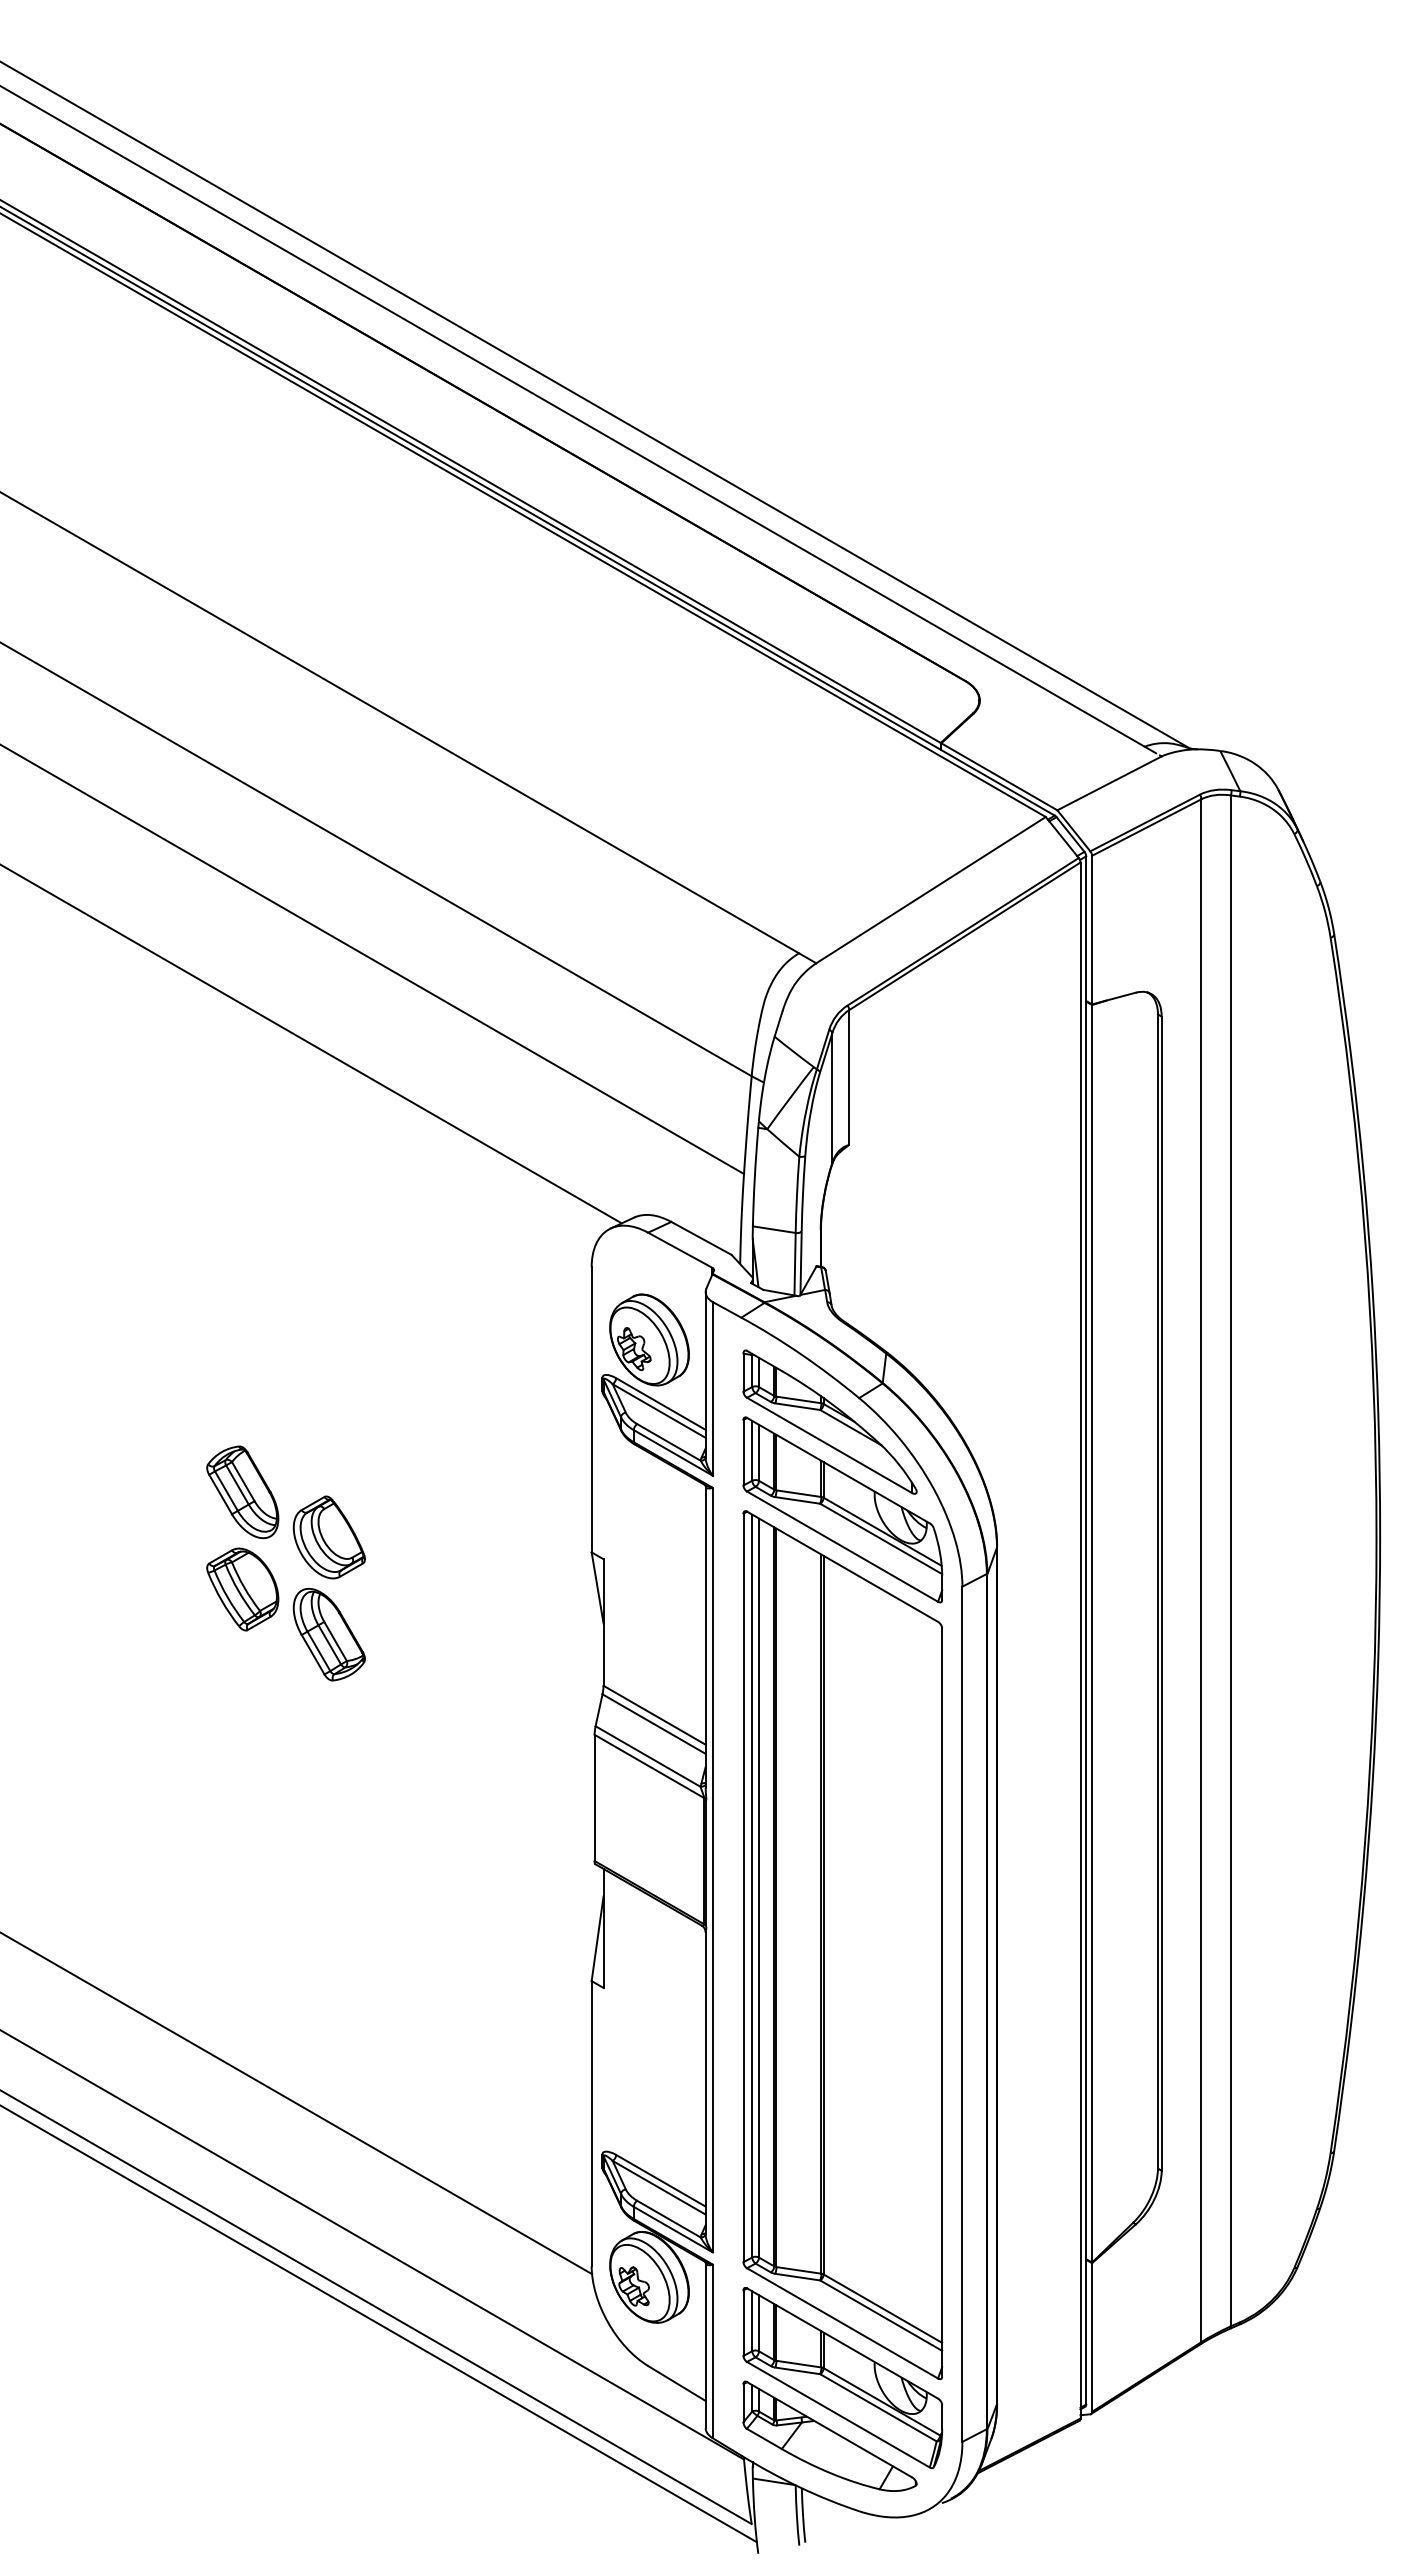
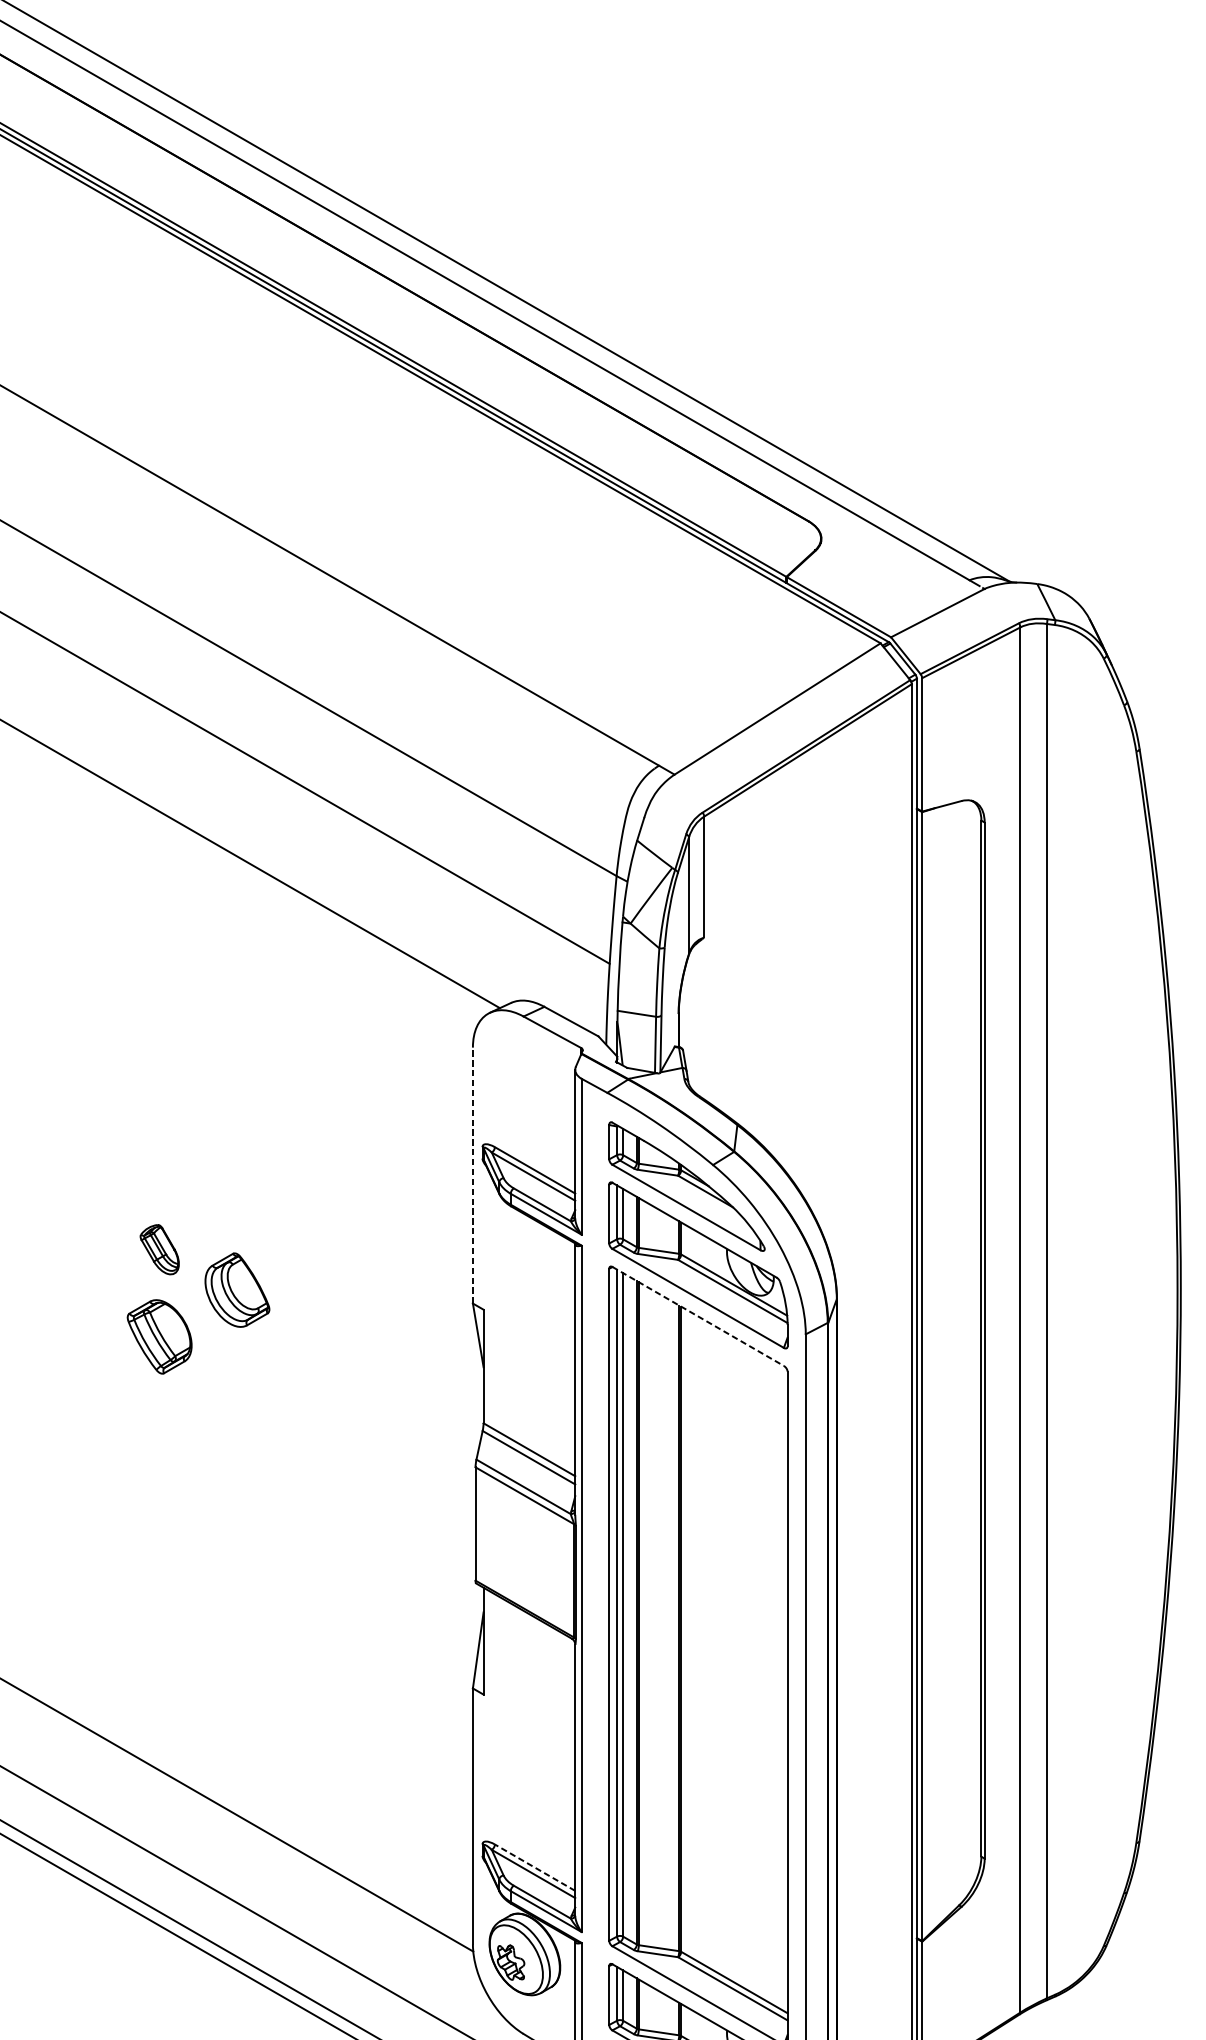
part: (649, 1339) -> (524, 1112), removed
line: (591, 1409) -> (472, 1175), solid -> dashed
part: (242, 1492) -> (159, 1249), size x0.6
line: (842, 1567) -> (698, 1317), solid -> dashed
part: (328, 1634) -> (236, 1377), removed
line: (660, 2180) -> (534, 1867), solid -> dashed

